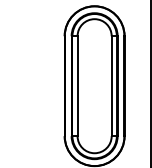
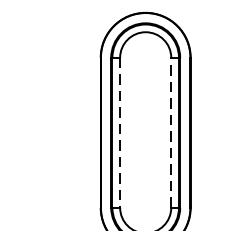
line: (77, 86) -> (119, 133), solid -> dashed
line: (111, 86) -> (170, 133), solid -> dashed

